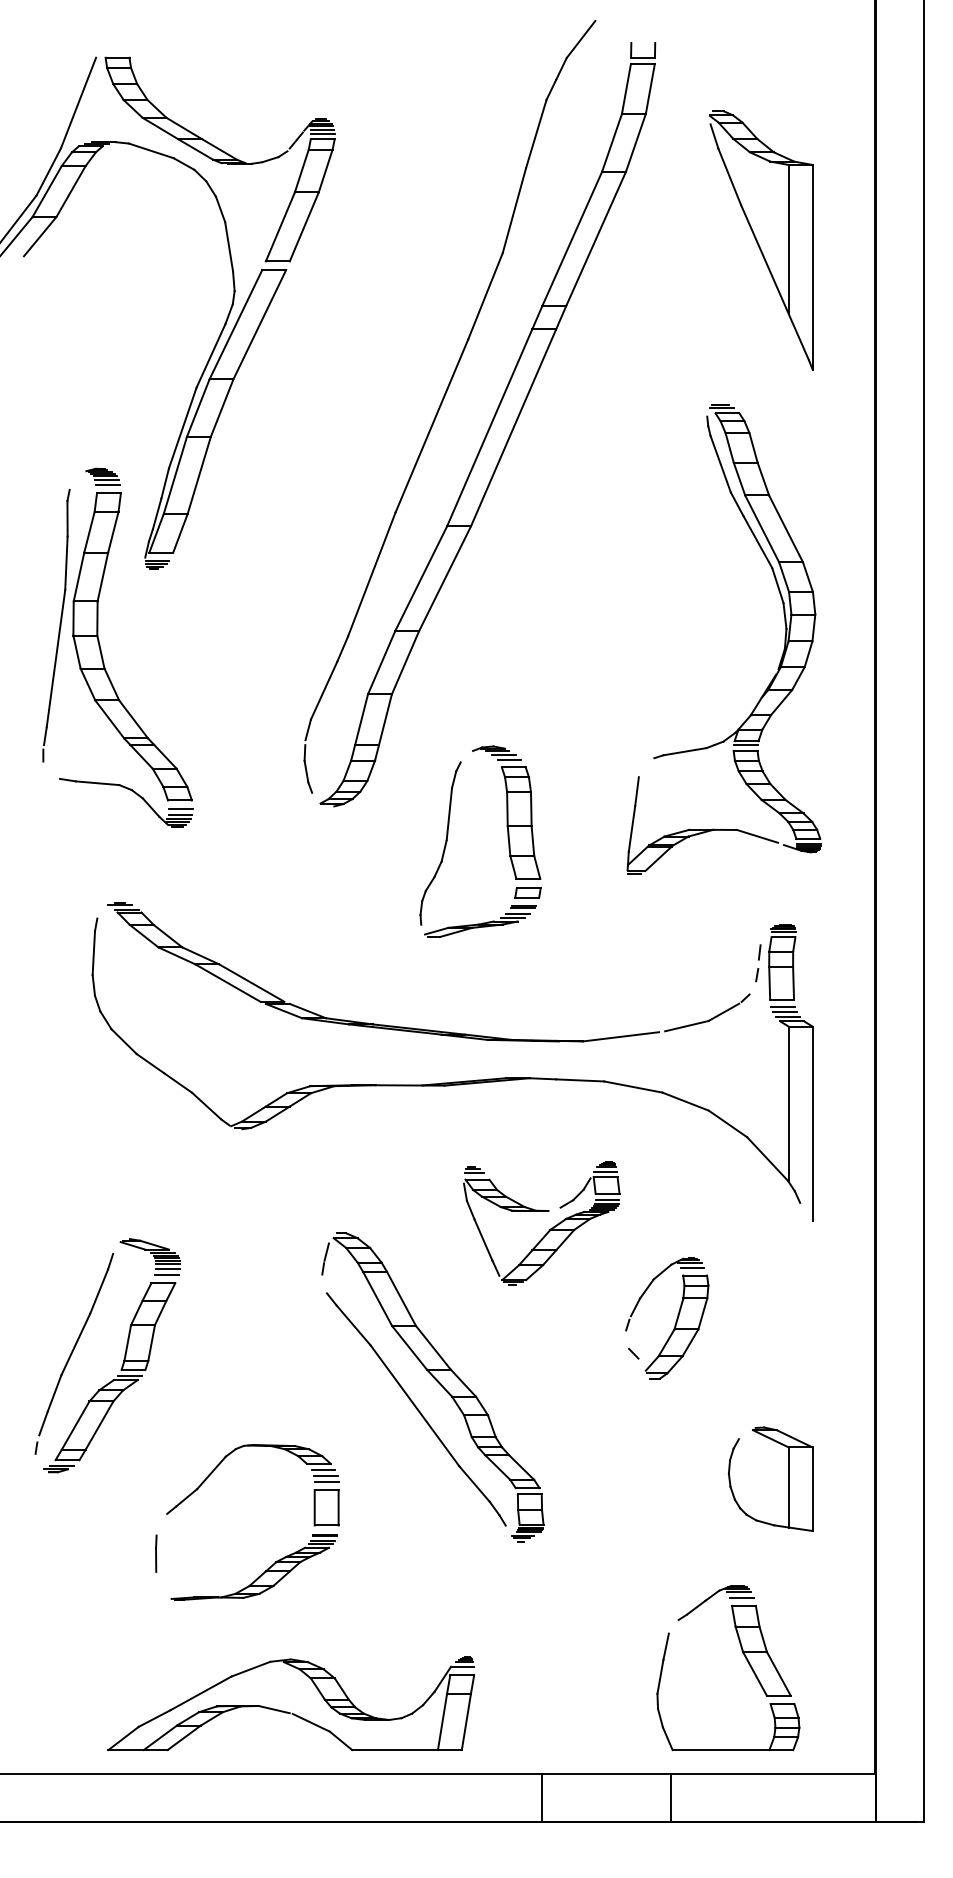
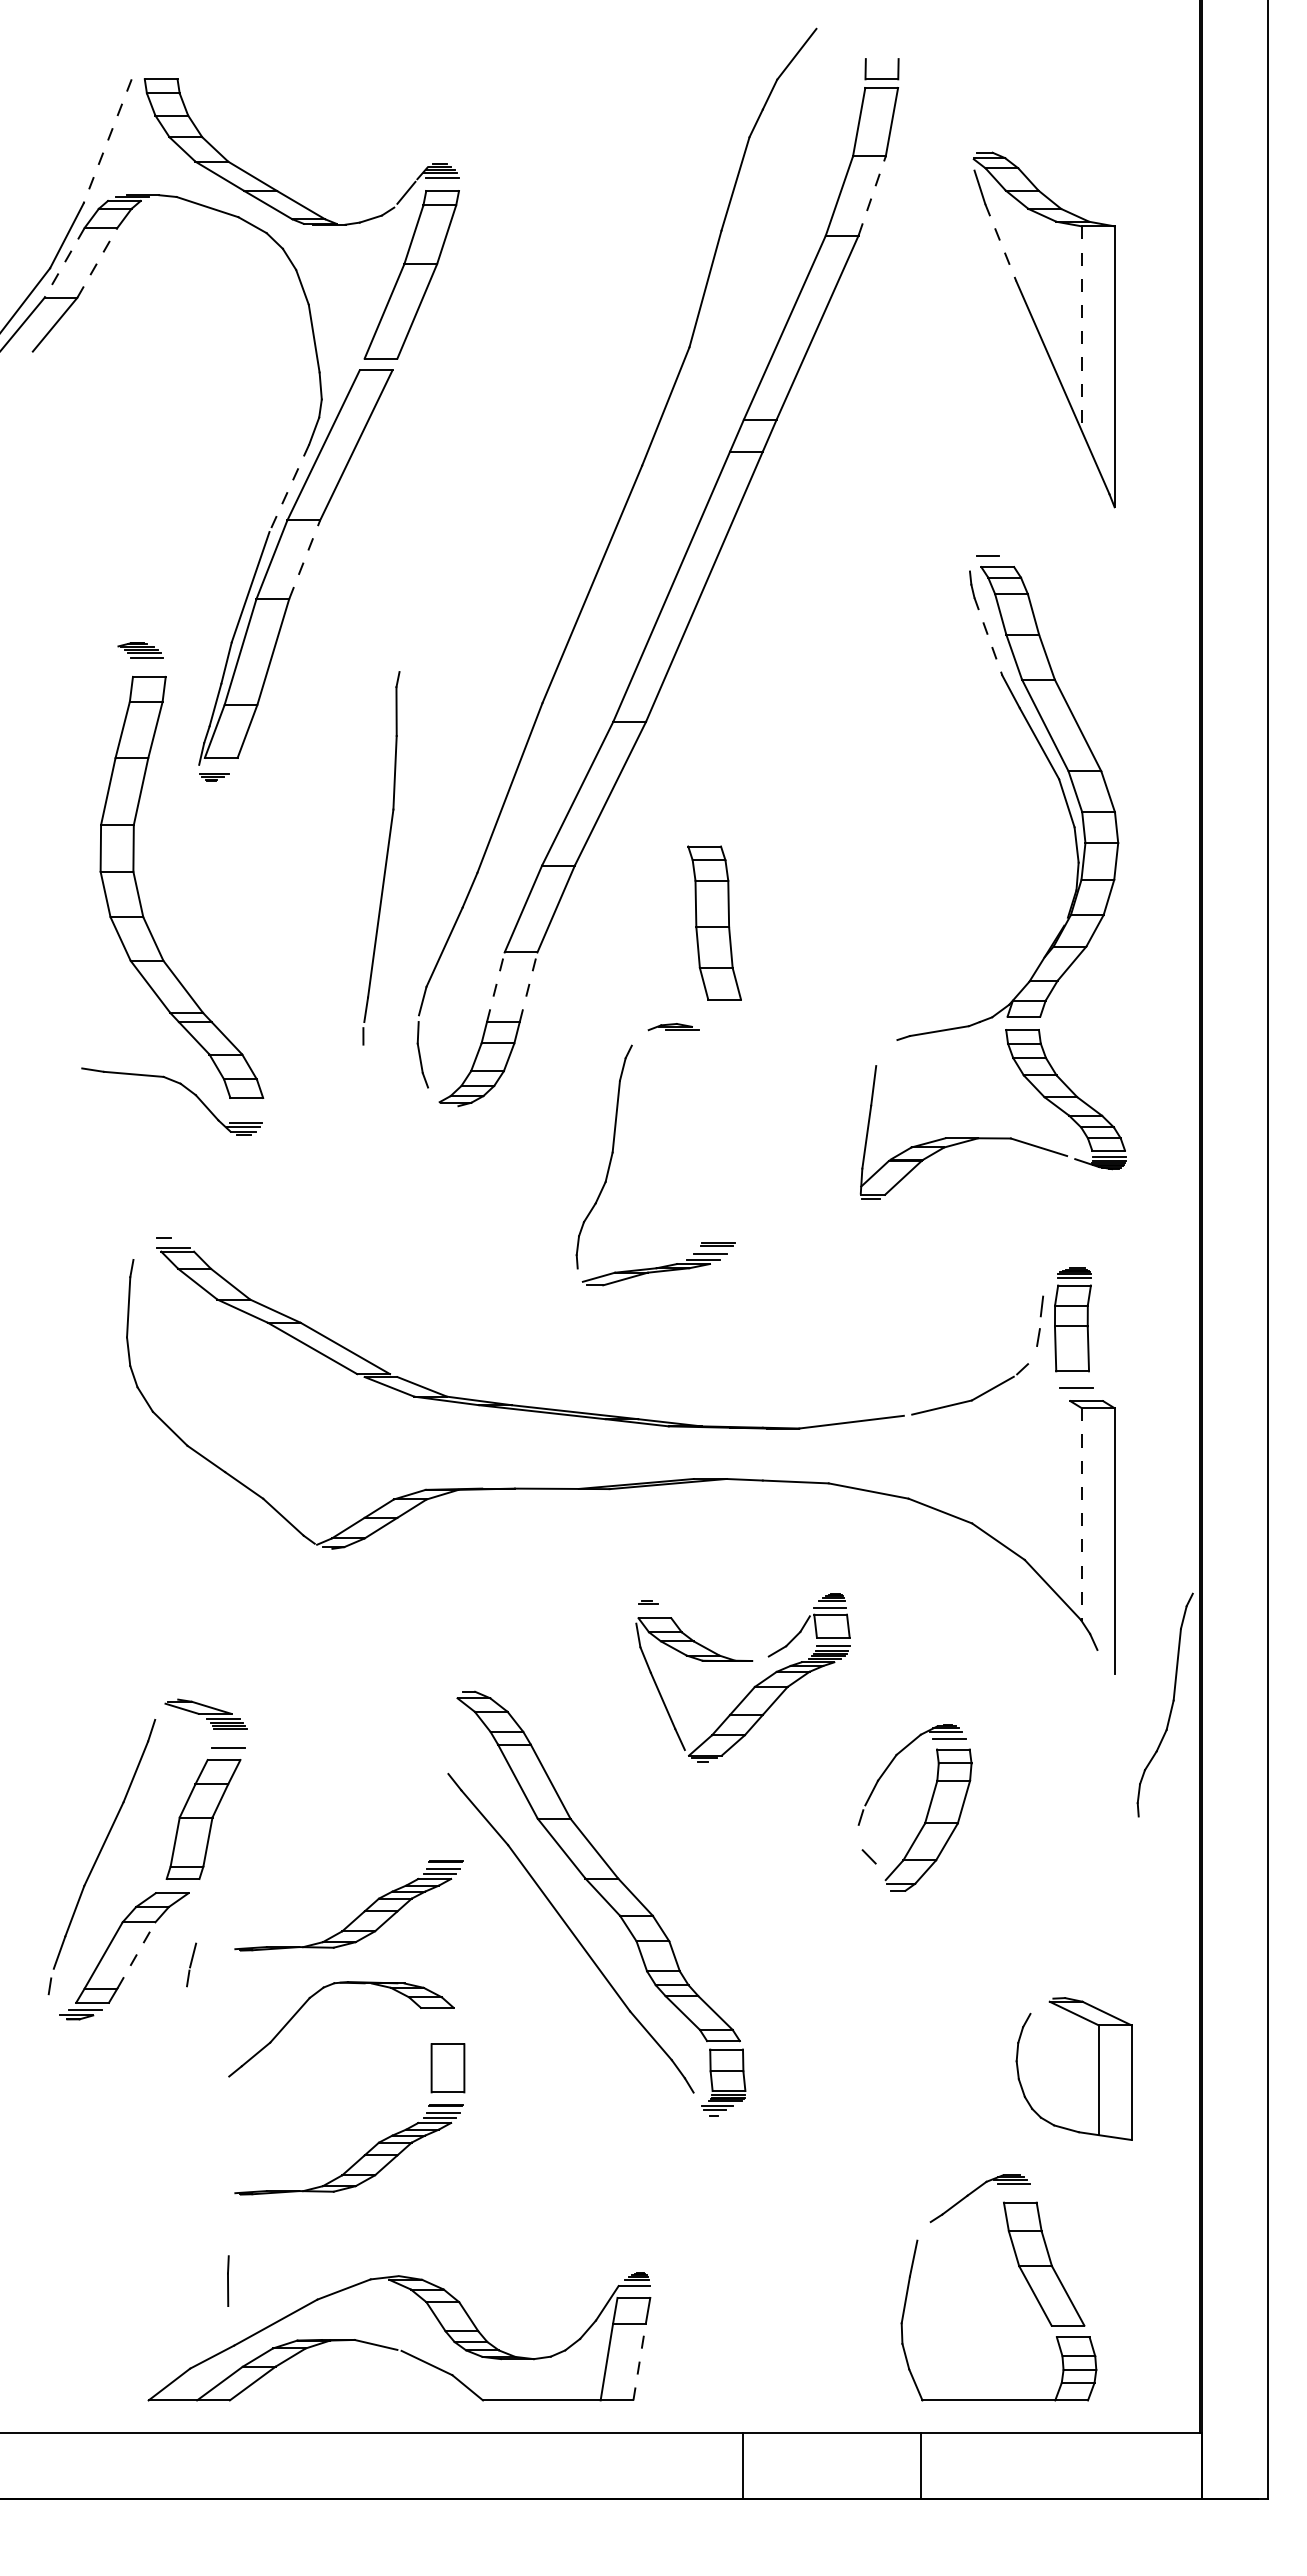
line: (78, 103) -> (107, 141), solid -> dashed
line: (322, 133) -> (442, 183), removed
line: (636, 143) -> (872, 196), solid -> dashed
line: (729, 176) -> (1000, 242), solid -> dashed
line: (71, 191) -> (97, 262), solid -> dashed
line: (47, 192) -> (64, 263), solid -> dashed
line: (788, 240) -> (1081, 329), solid -> dashed
line: (211, 356) -> (289, 488), solid -> dashed
line: (222, 407) -> (304, 559), solid -> dashed
line: (721, 407) -> (989, 559), removed
line: (720, 464) -> (988, 637), solid -> dashed
line: (108, 484) -> (148, 664), removed
line: (157, 560) -> (215, 769), removed
part: (56, 625) -> (381, 858), moved
line: (361, 719) -> (495, 987), solid -> dashed
line: (385, 719) -> (528, 987), solid -> dashed
line: (746, 745) -> (1023, 1022), removed
line: (504, 754) -> (691, 1035), removed
line: (509, 760) -> (698, 1042), removed
line: (180, 808) -> (247, 1109), removed
line: (180, 814) -> (247, 1117), removed
part: (520, 822) -> (714, 922), moved
part: (527, 892) -> (723, 1224), removed
line: (119, 905) -> (163, 1241), removed
line: (782, 1007) -> (1073, 1381), removed
line: (787, 1016) -> (1079, 1394), removed
line: (788, 1104) -> (1081, 1514), solid -> dashed
line: (474, 1172) -> (650, 1608), removed
part: (854, 1242) -> (1171, 1704), added
part: (325, 1258) -> (191, 1964), moved
line: (168, 1263) -> (230, 1733), removed
line: (168, 1268) -> (230, 1740), removed
line: (130, 1375) -> (178, 1886), removed
part: (261, 1396) -> (358, 1915), added
line: (99, 1425) -> (136, 1955), solid -> dashed
part: (324, 1473) -> (444, 2020), removed
part: (788, 1478) -> (1098, 2068), moved
line: (326, 1481) -> (447, 2032), removed
line: (156, 1553) -> (228, 2280), moved
line: (741, 1598) -> (1017, 2192), removed
line: (466, 1722) -> (639, 2362), solid -> dashed

